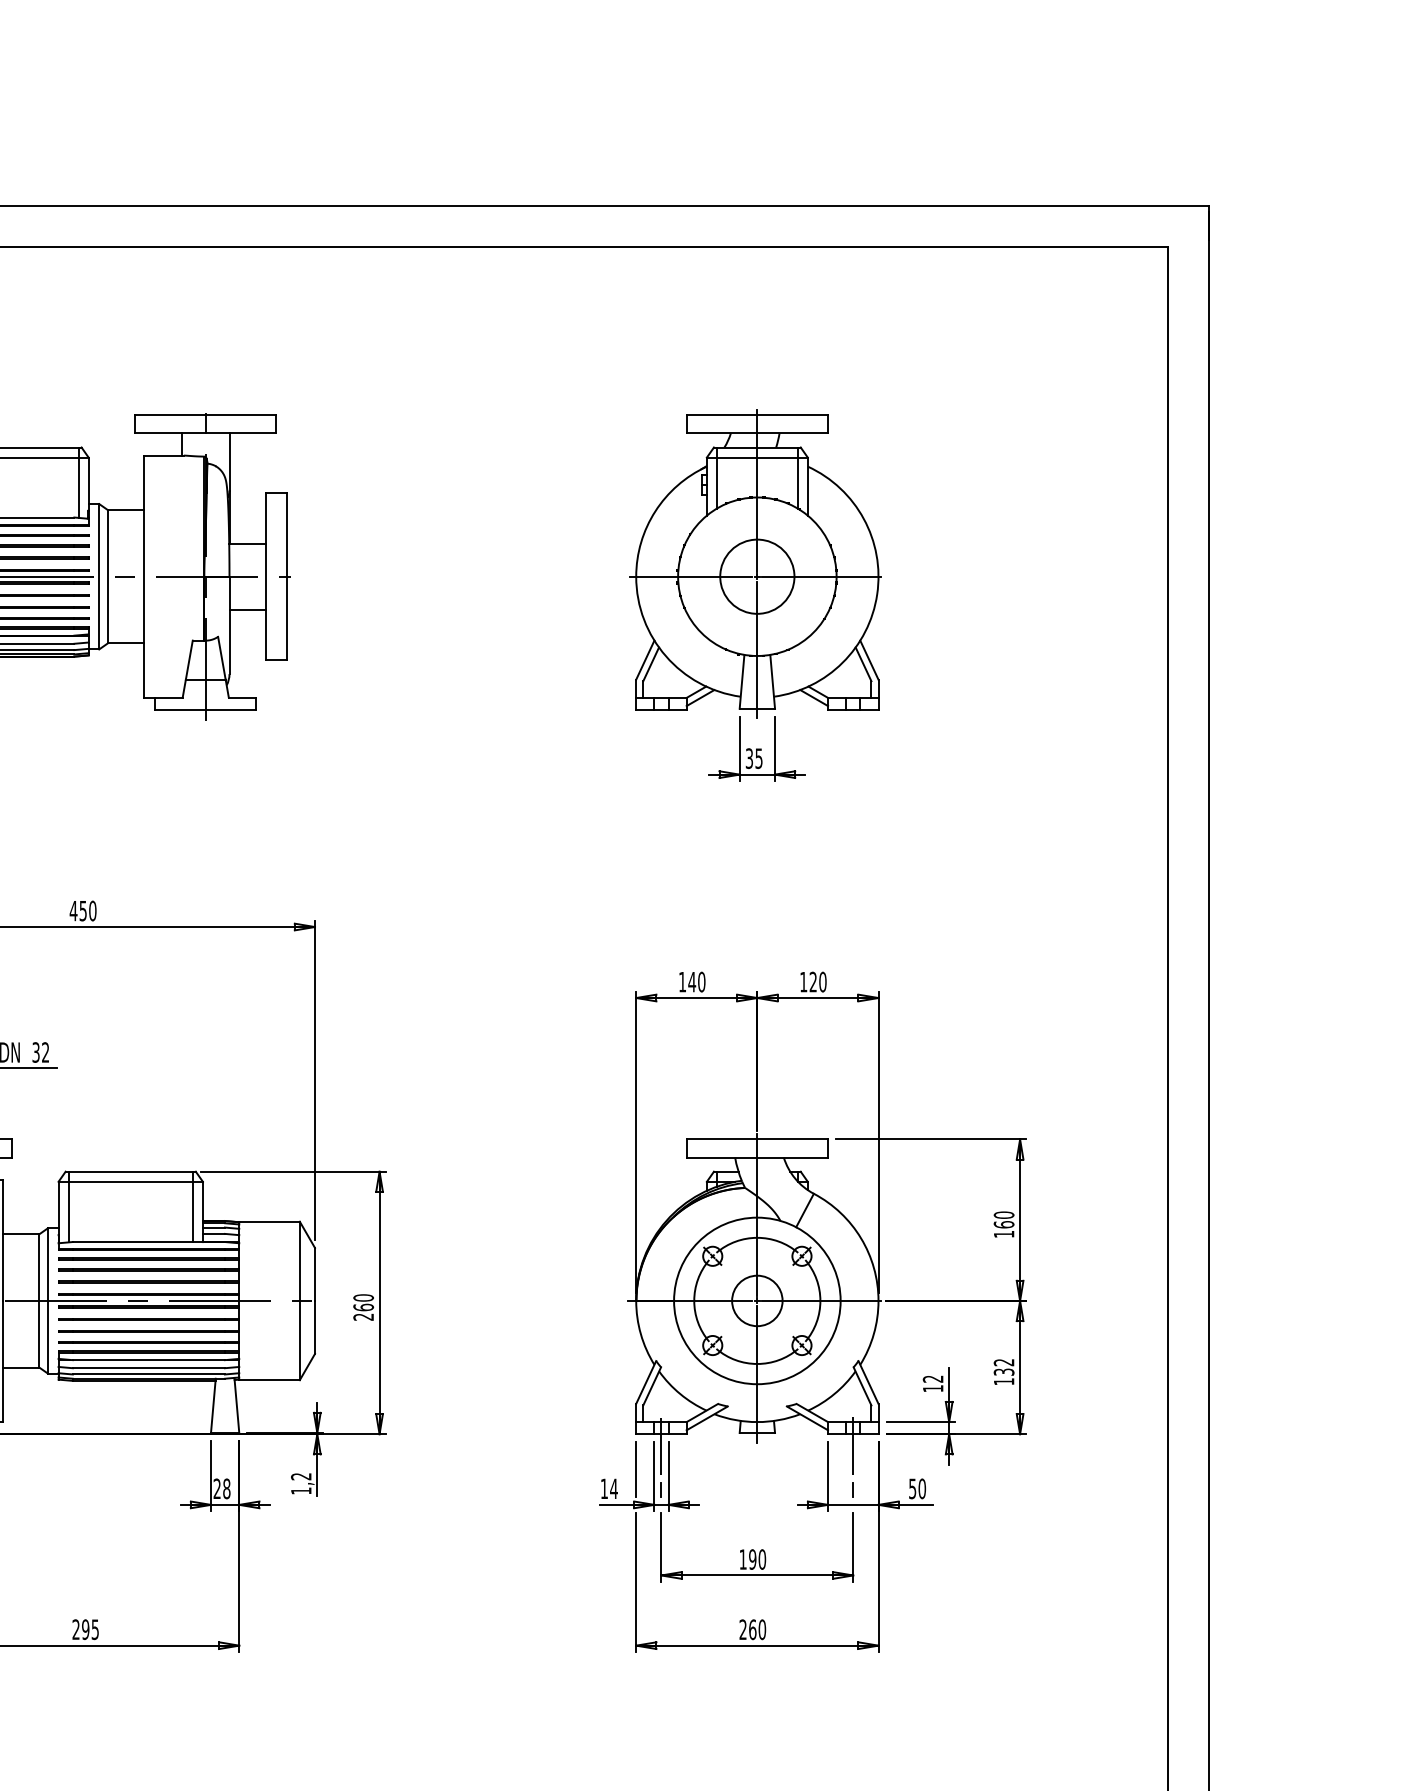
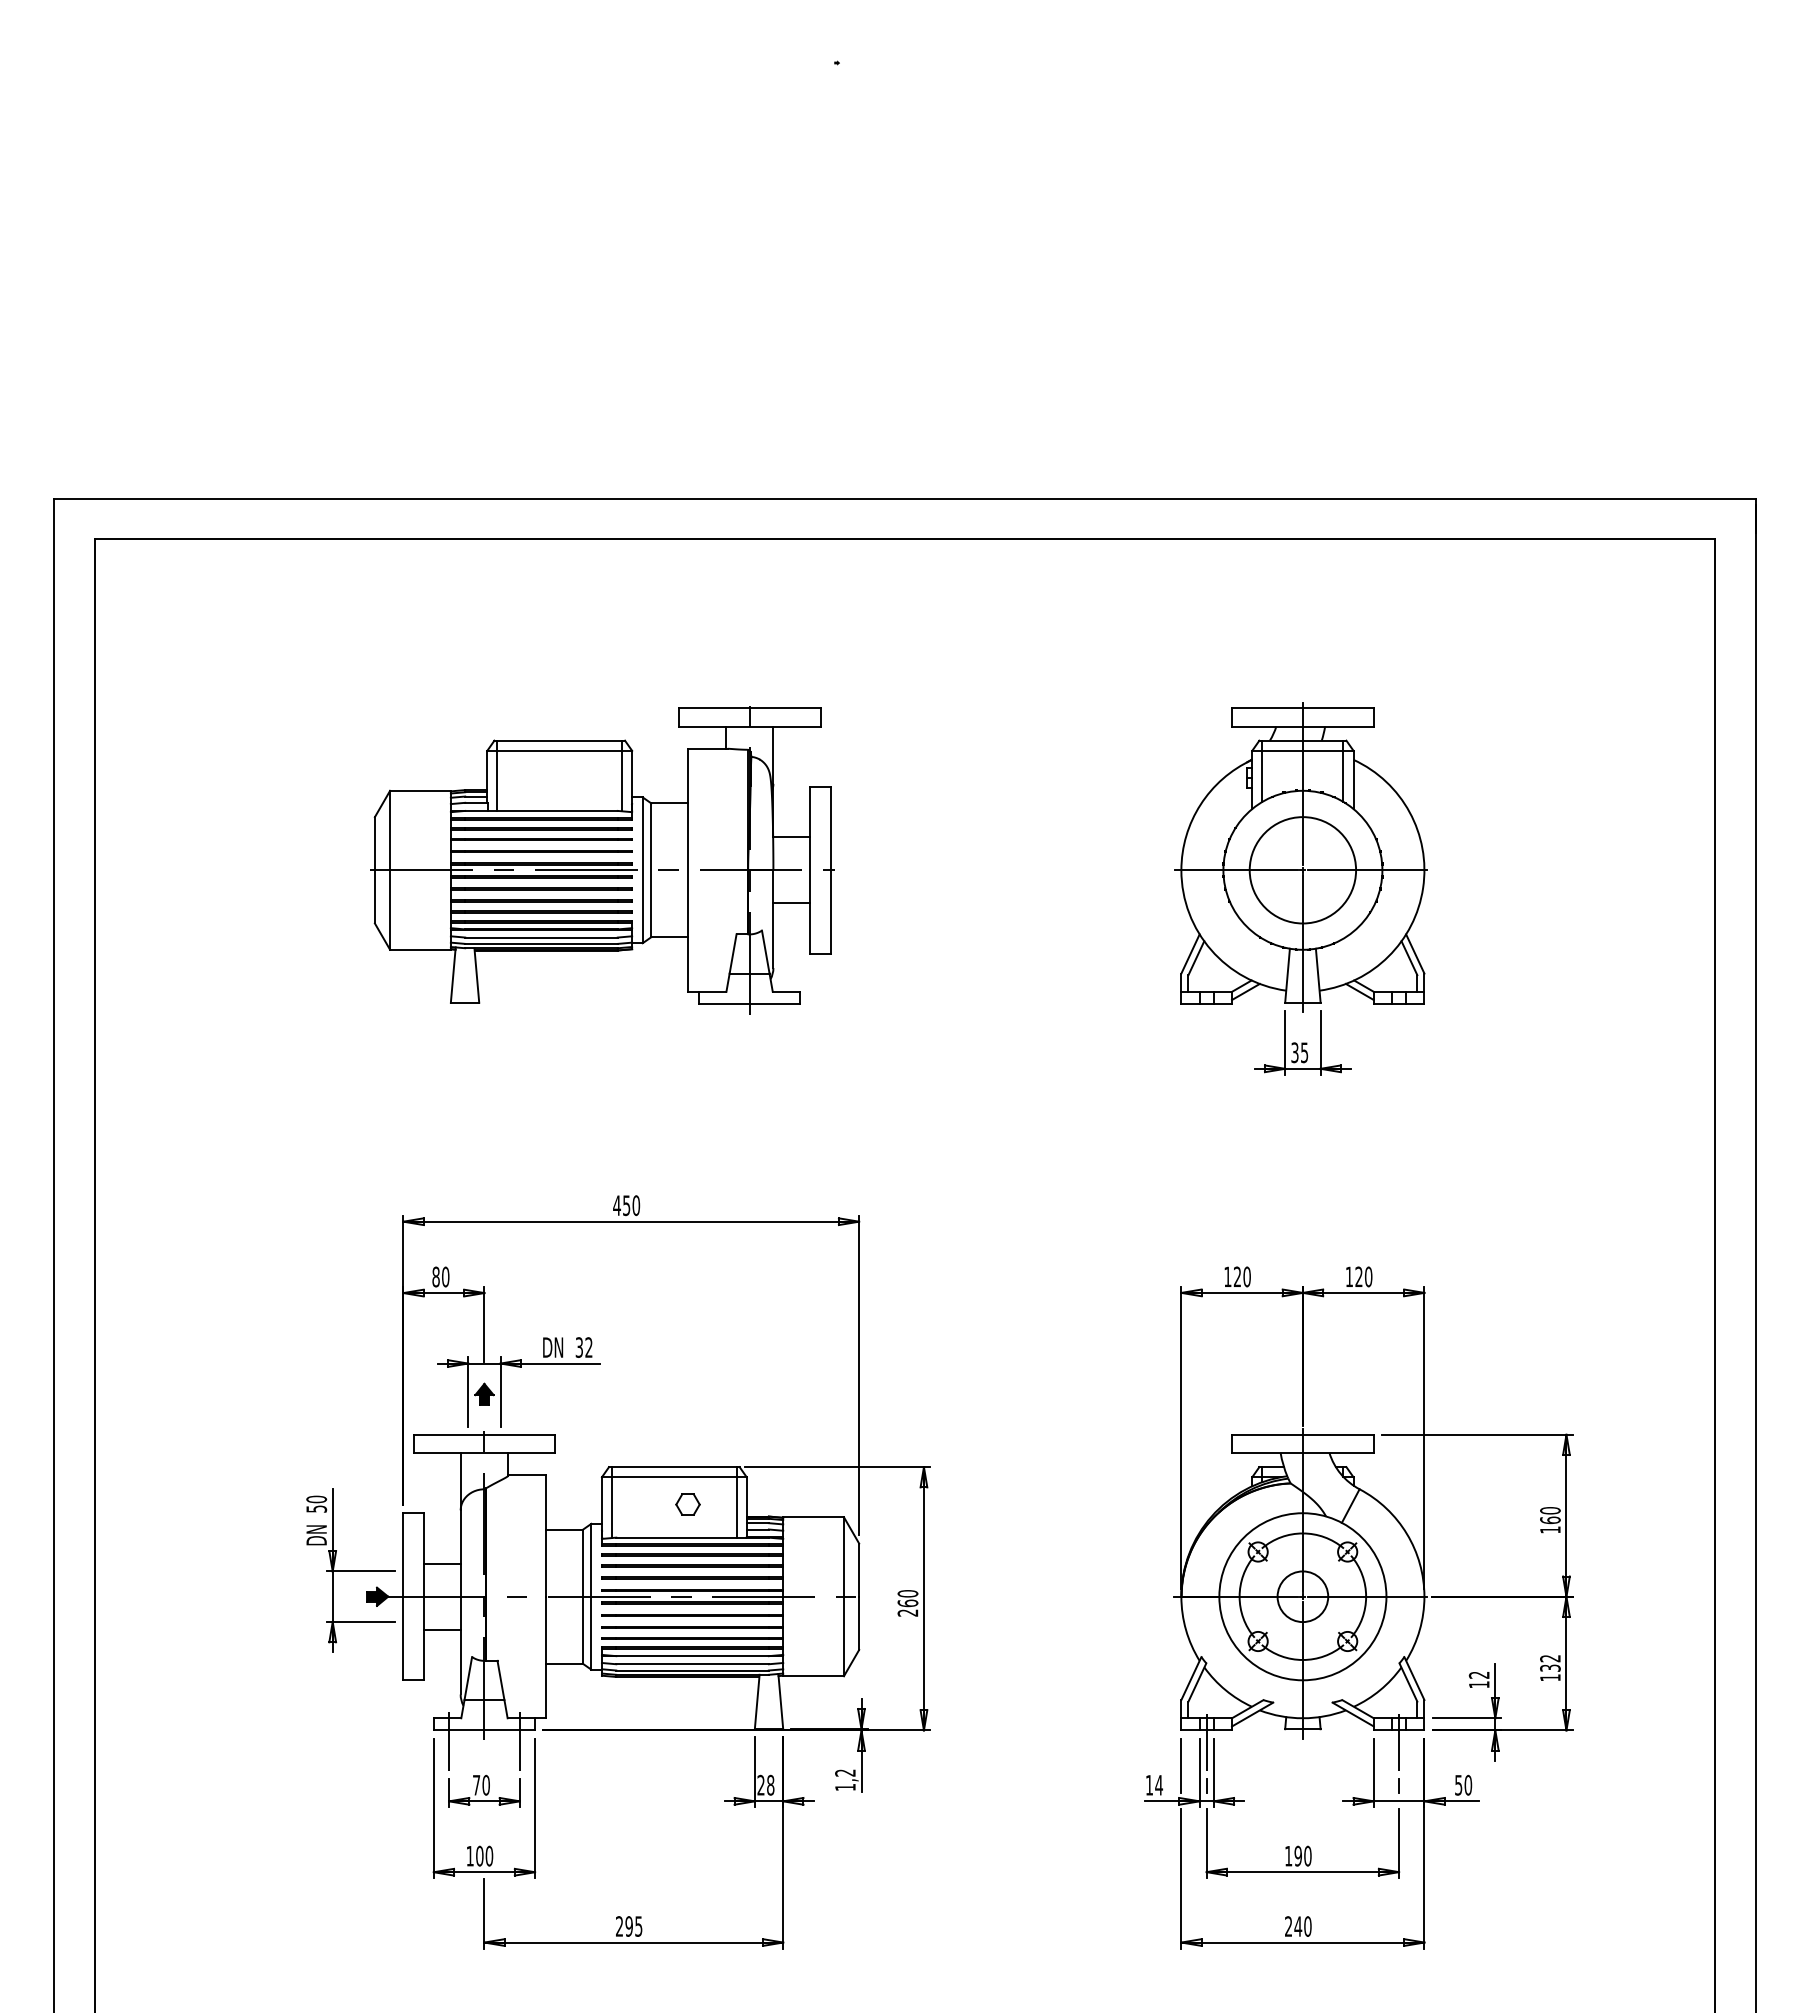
circle: (756, 576) -> (1302, 870), size x1.43
text: (692, 981) -> (1237, 1276), 140 -> 120
part: (143, 1208) -> (687, 1504), added
text: (752, 1629) -> (1298, 1926), 260 -> 240

